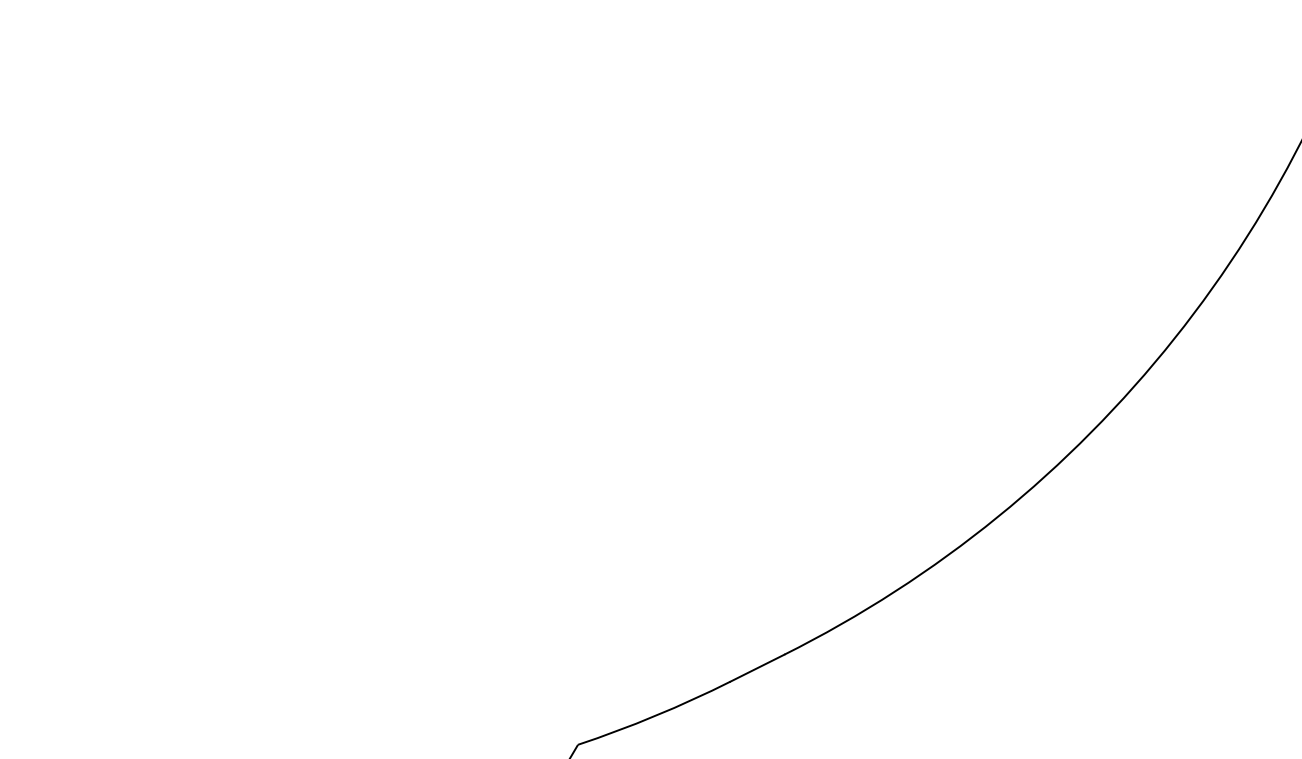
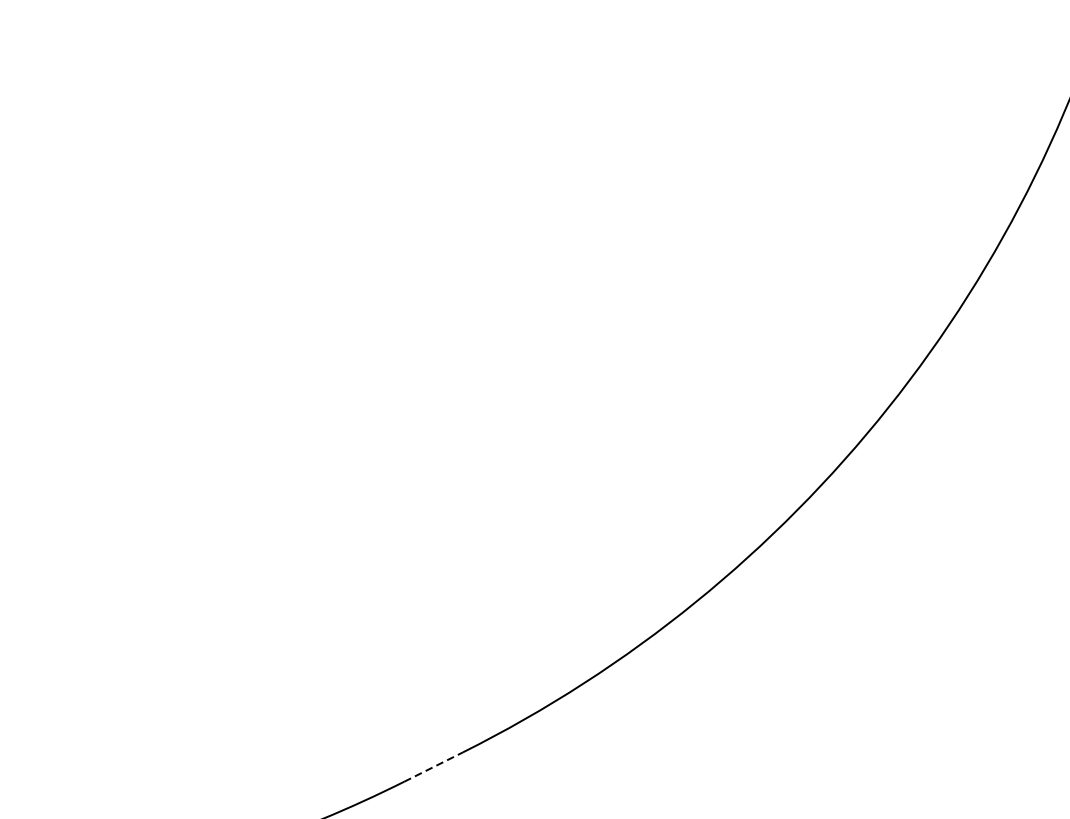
line: (757, 667) -> (433, 766), solid -> dashed

